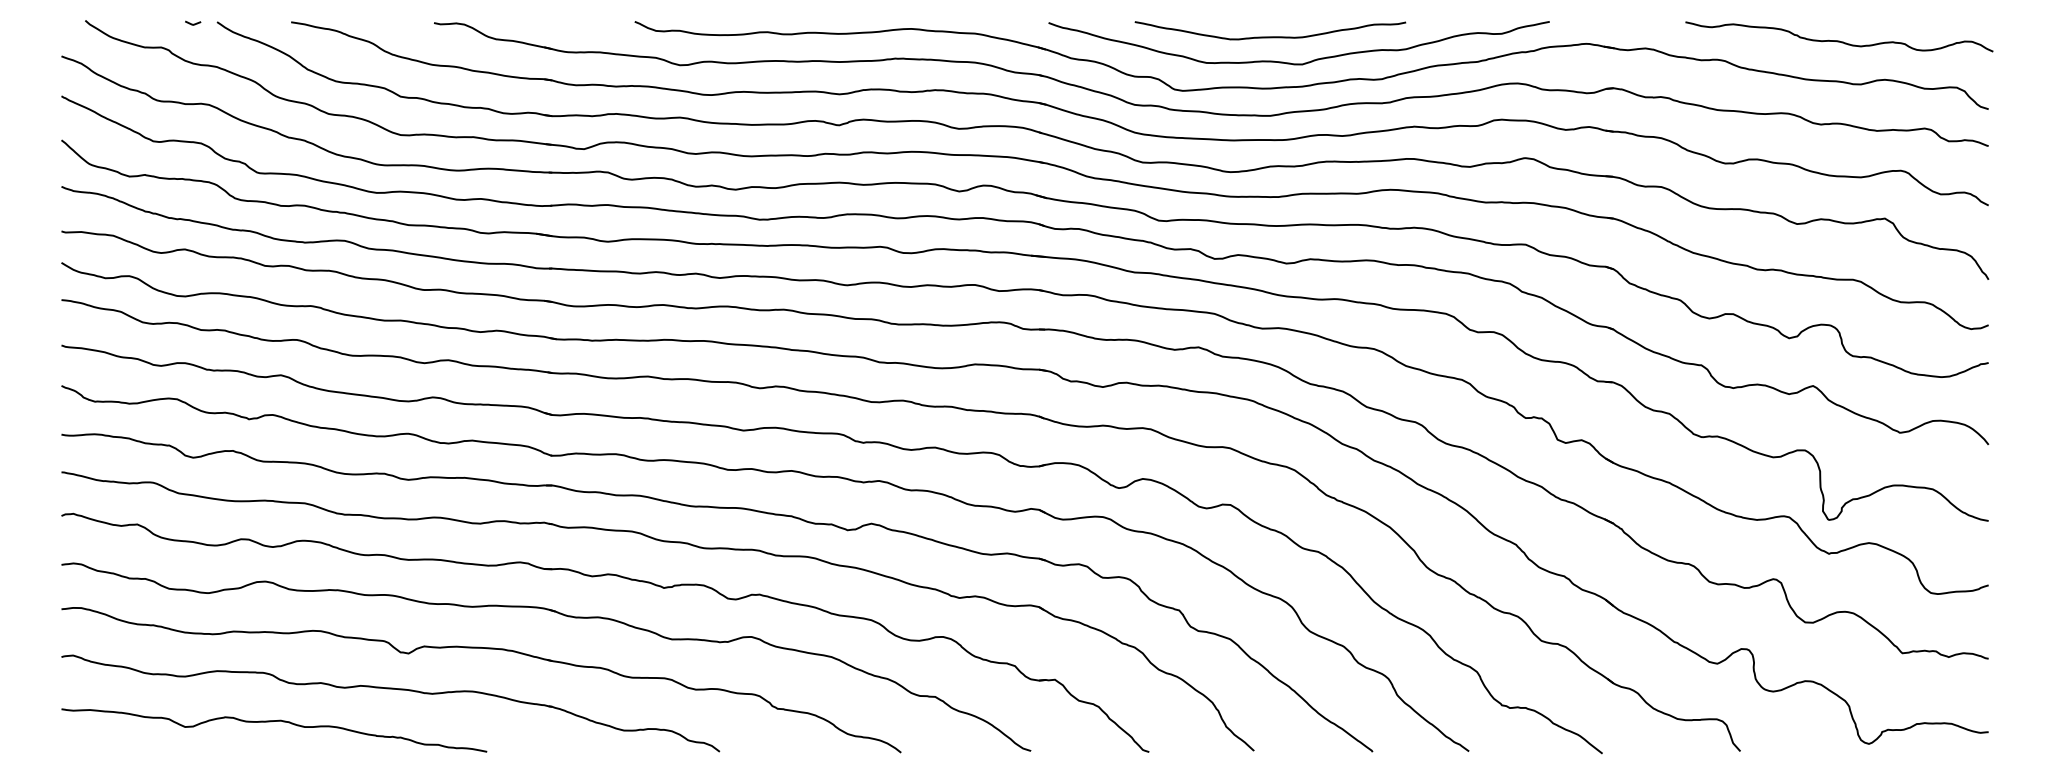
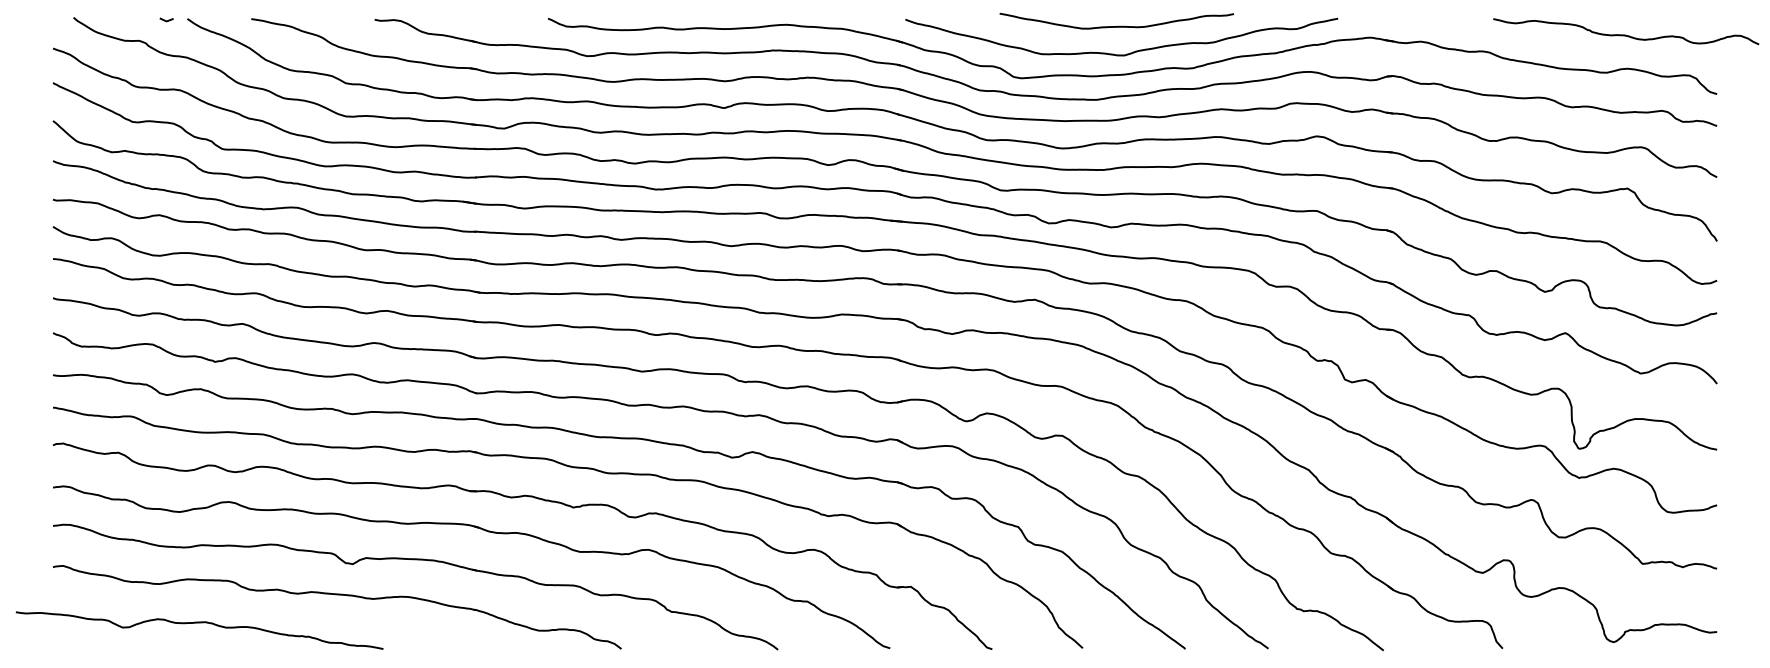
curve: (1270, 36) -> (1116, 26), moved
curve: (1839, 40) -> (1626, 34), moved
curve: (271, 722) -> (197, 623), moved

